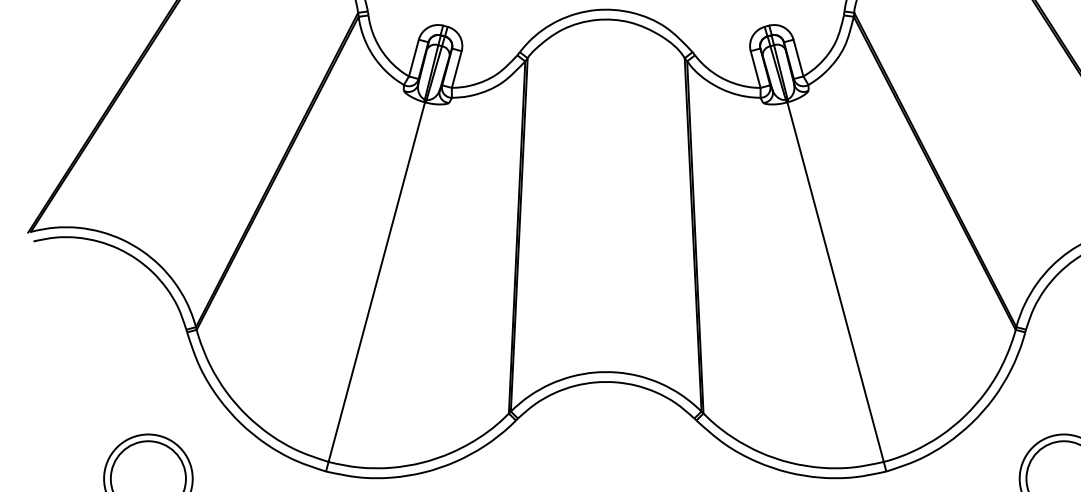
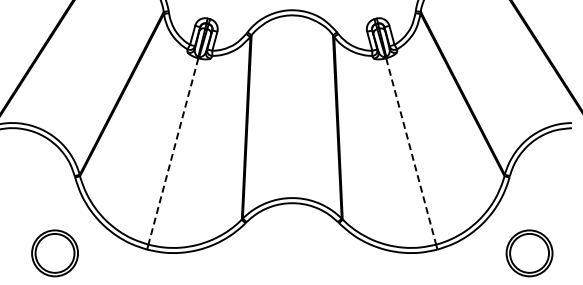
line: (376, 282) -> (173, 151), solid -> dashed
line: (836, 282) -> (411, 151), solid -> dashed

